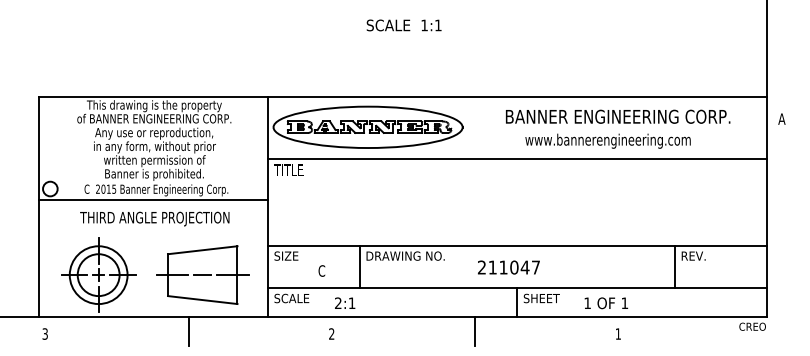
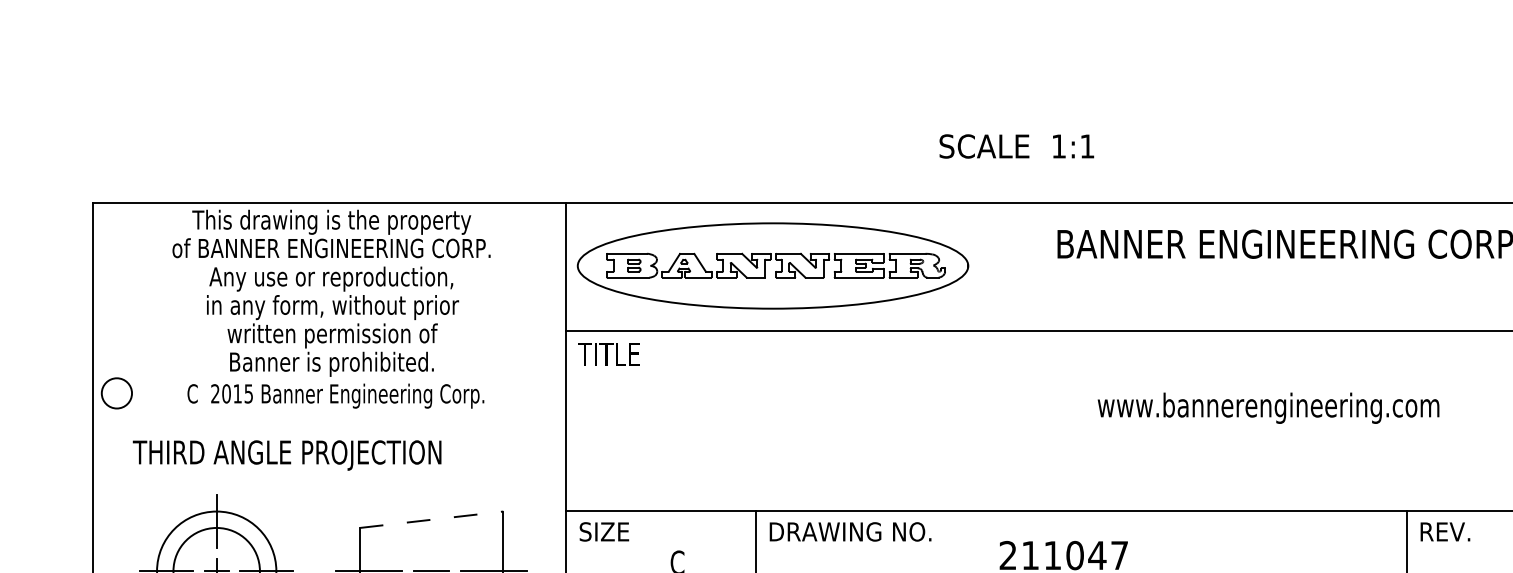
text: (403, 25) -> (1015, 146), moved
text: (607, 140) -> (1267, 406), moved
line: (152, 199) -> (327, 414), removed
text: (154, 218) -> (286, 454), moved
line: (202, 250) -> (431, 520), solid -> dashed

